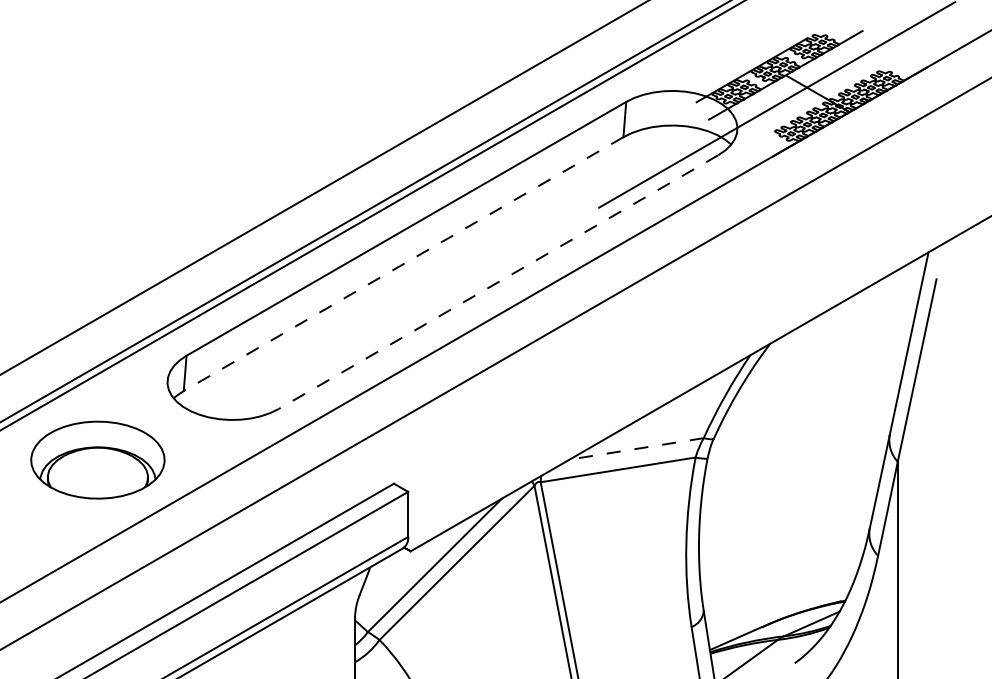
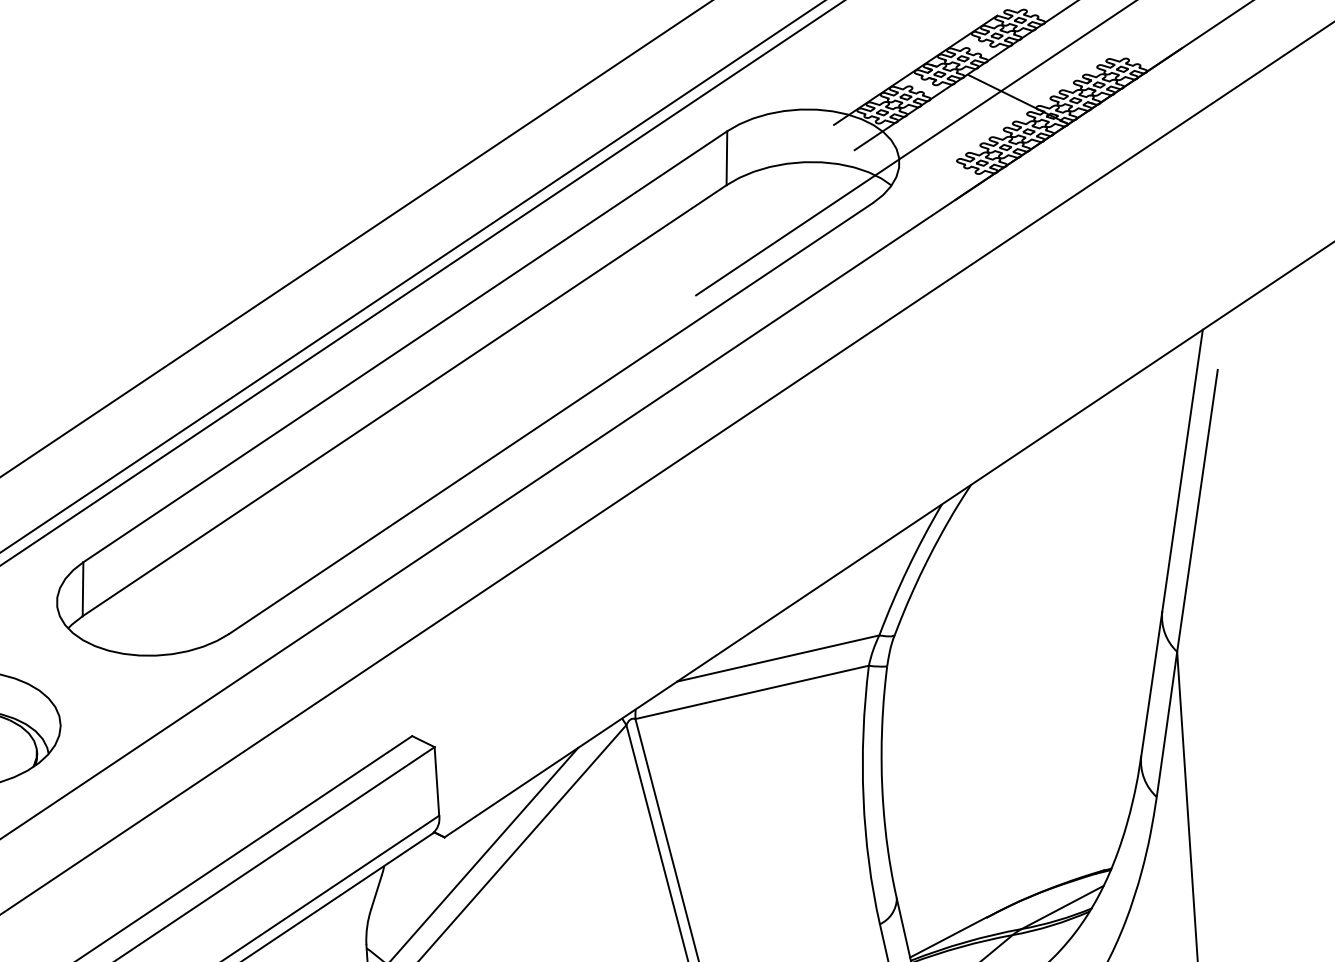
line: (403, 264) -> (404, 401), dashed -> solid
line: (498, 282) -> (550, 419), dashed -> solid
line: (636, 448) -> (777, 657), dashed -> solid

